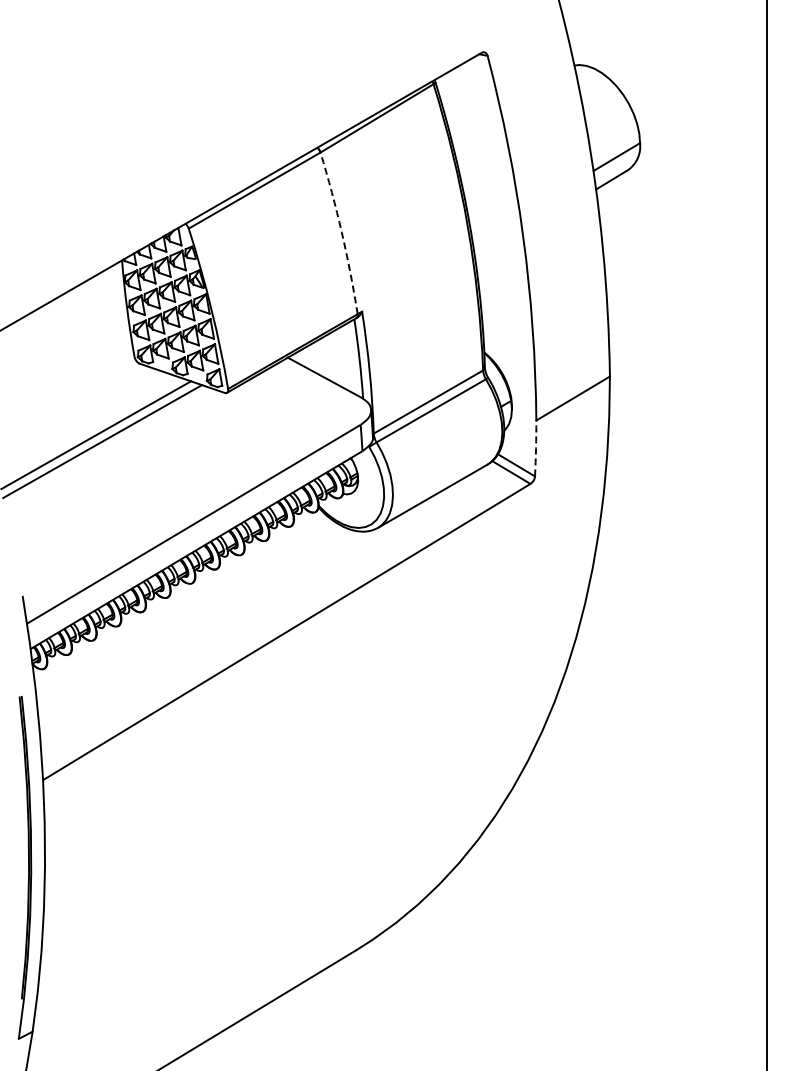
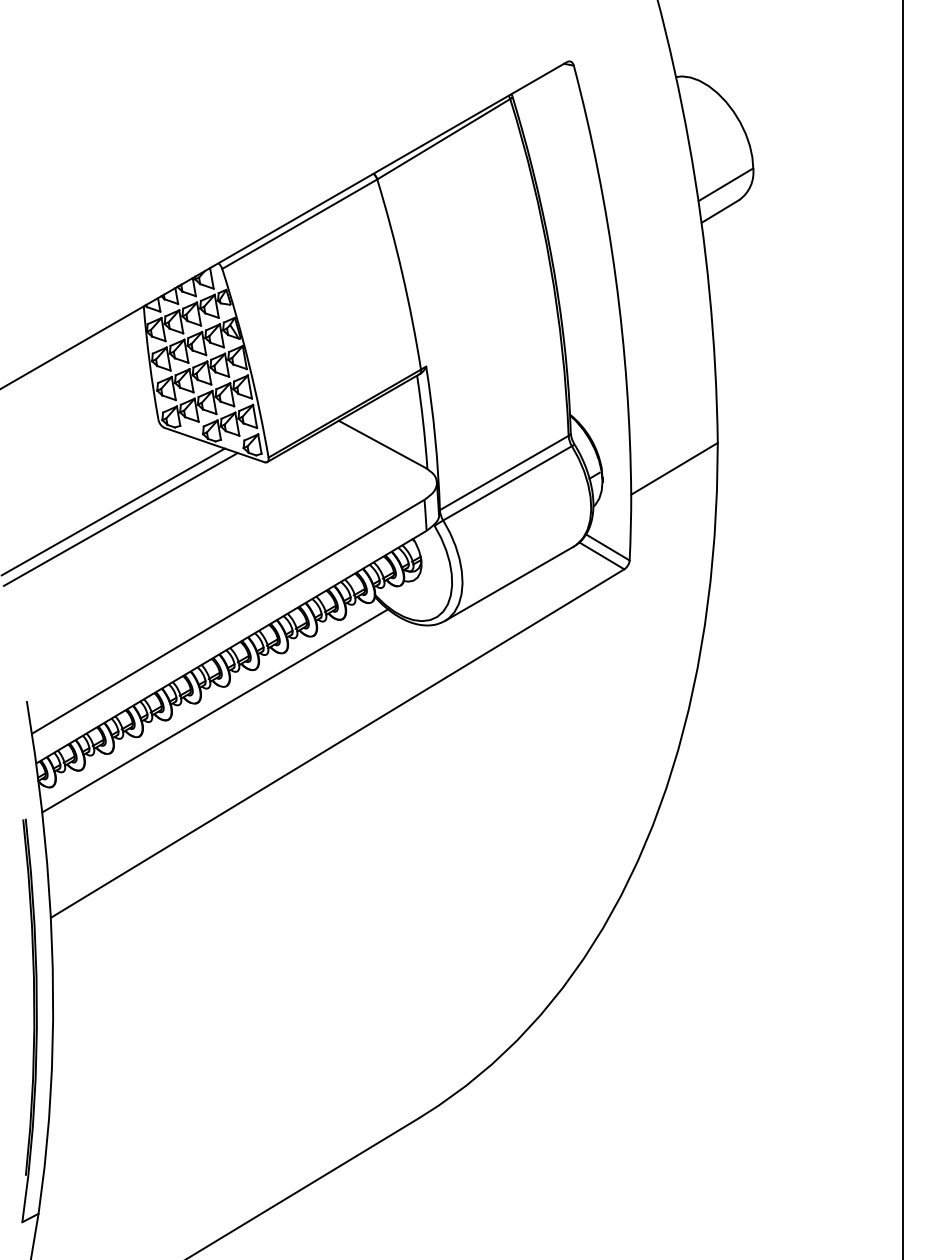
arc: (341, 232) -> (401, 273), dashed -> solid
arc: (536, 448) -> (631, 527), dashed -> solid
line: (182, 603) -> (214, 710), added

